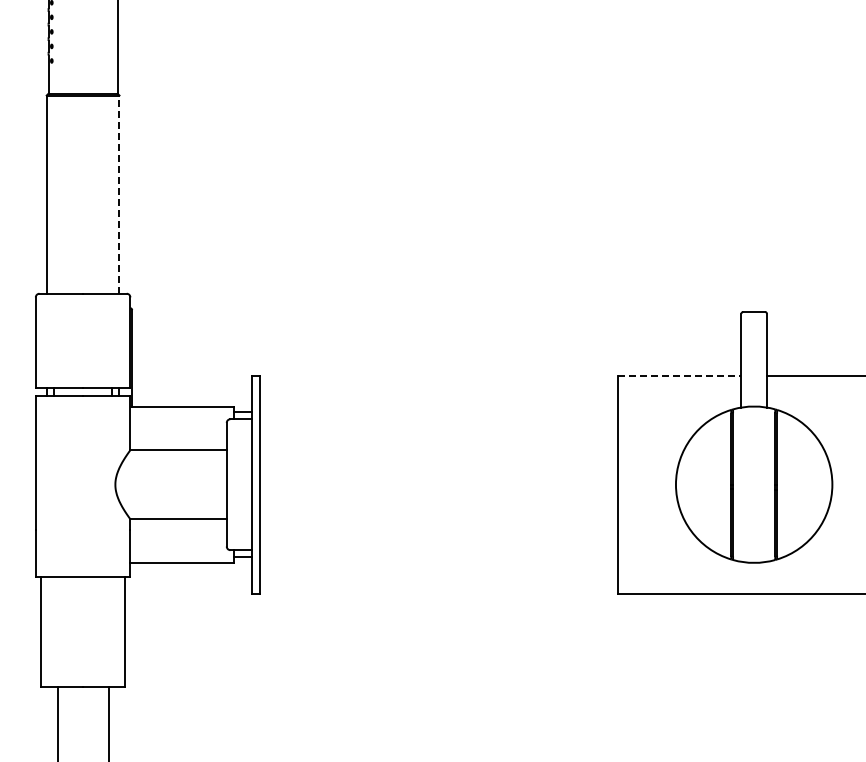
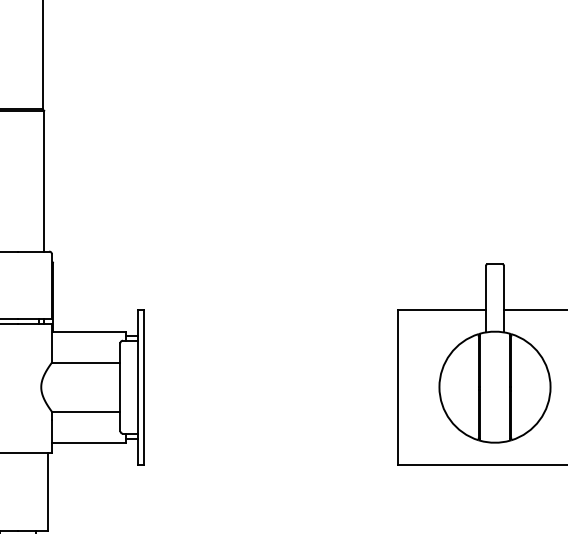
line: (119, 194) -> (44, 181), dashed -> solid
line: (679, 375) -> (441, 309), dashed -> solid

